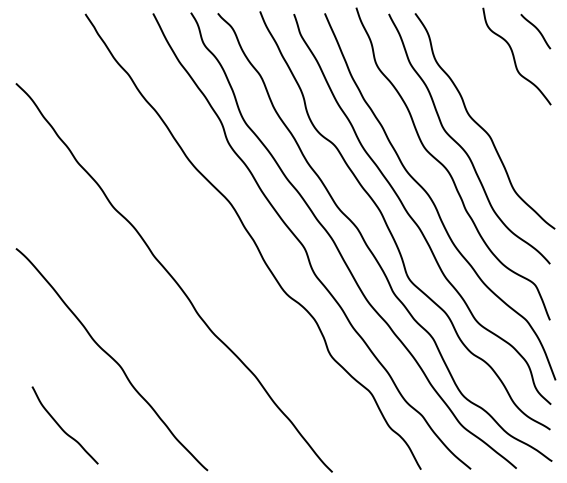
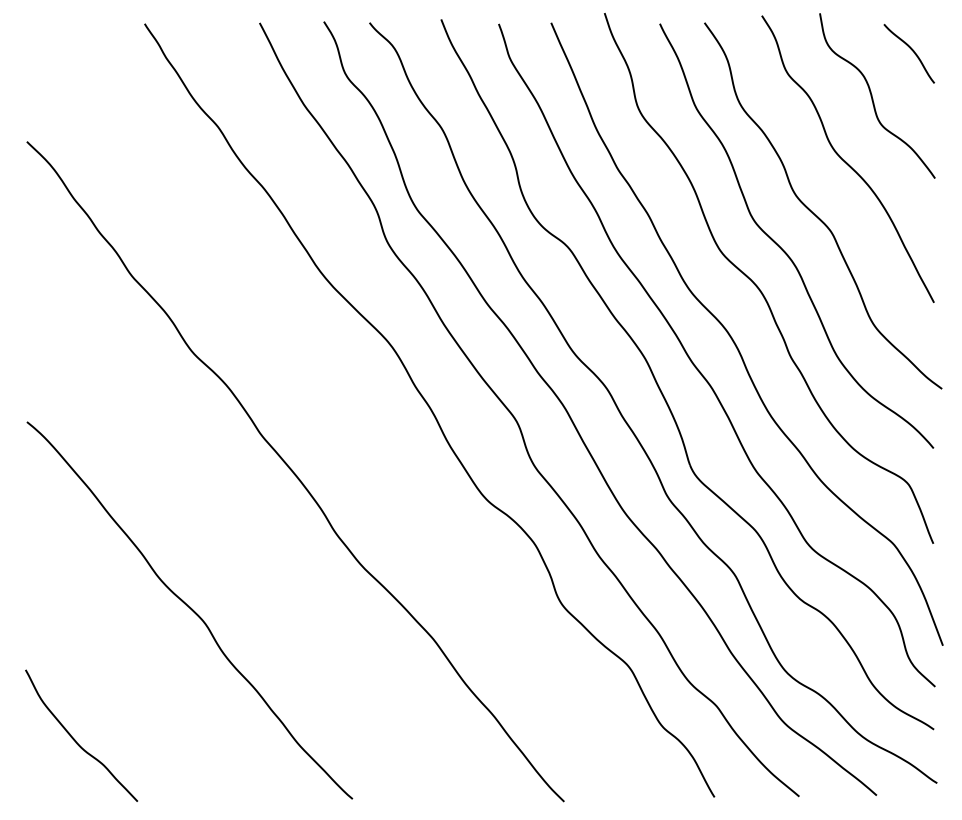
curve: (498, 94) -> (845, 160), added
curve: (61, 427) -> (75, 739), moved

